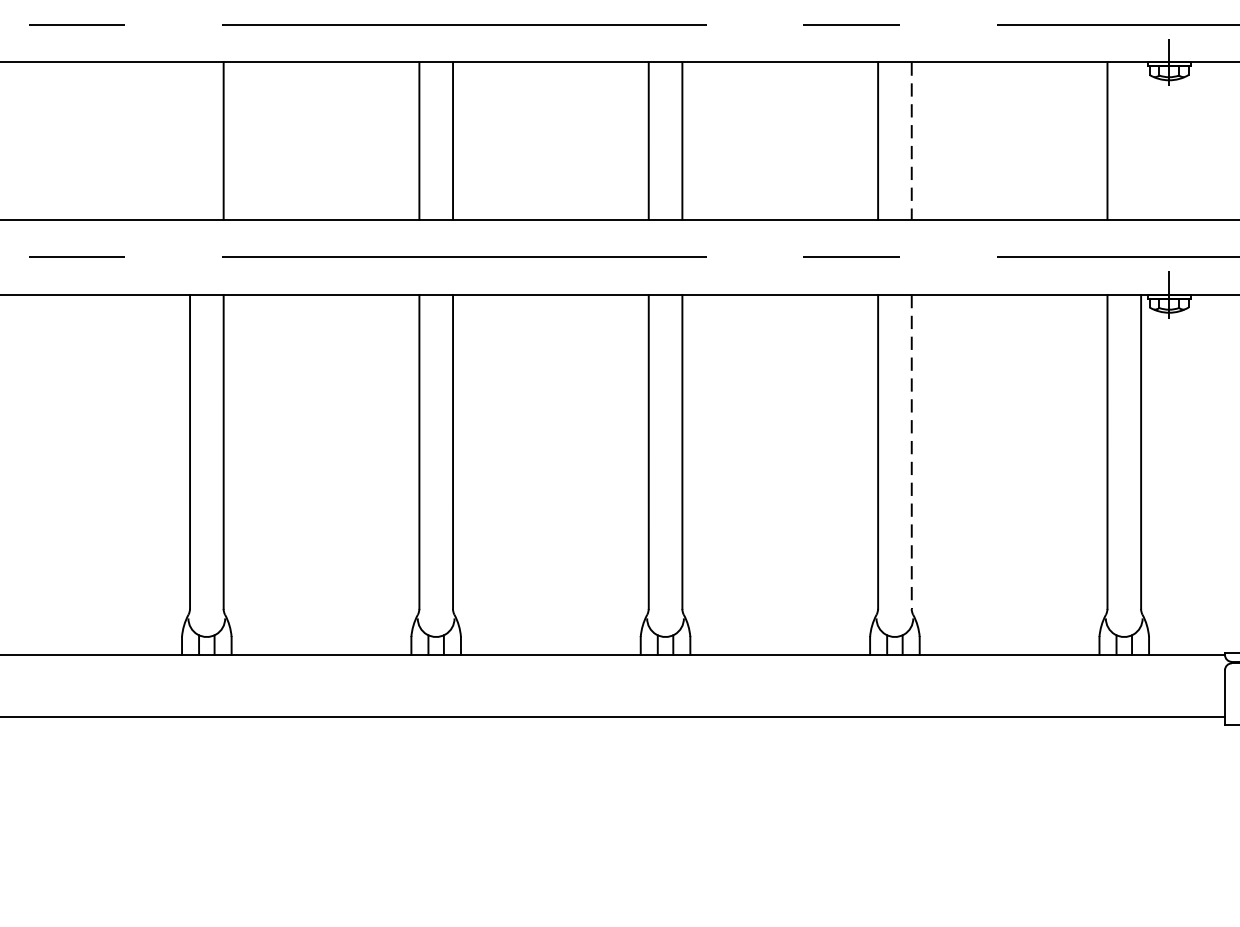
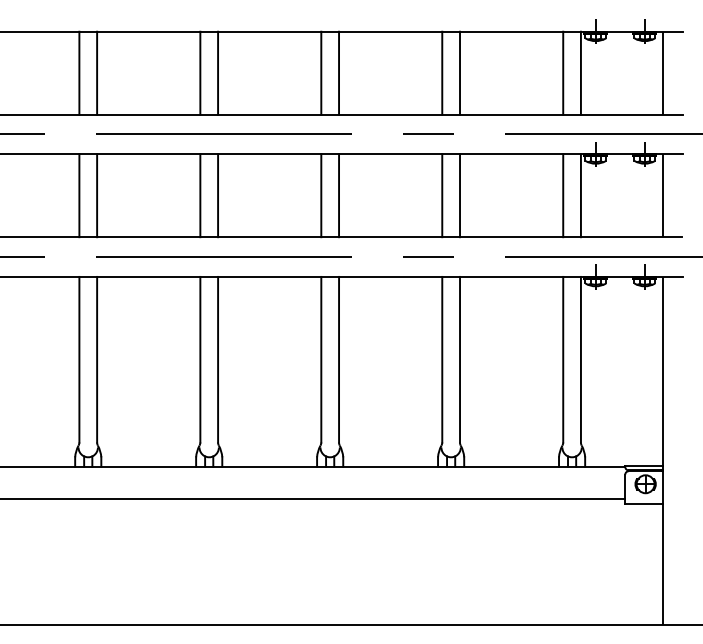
line: (190, 140) -> (79, 195), added
line: (1140, 140) -> (580, 195), added
line: (912, 142) -> (460, 196), dashed -> solid
line: (912, 451) -> (460, 359), dashed -> solid

